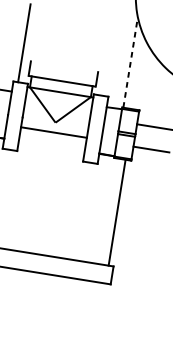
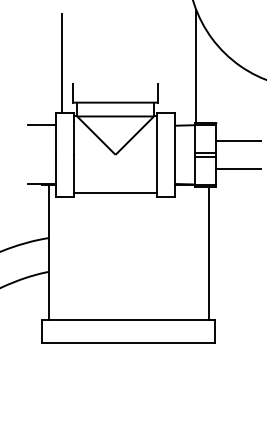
line: (130, 62) -> (195, 66), dashed -> solid
line: (53, 132) -> (115, 193), moved

